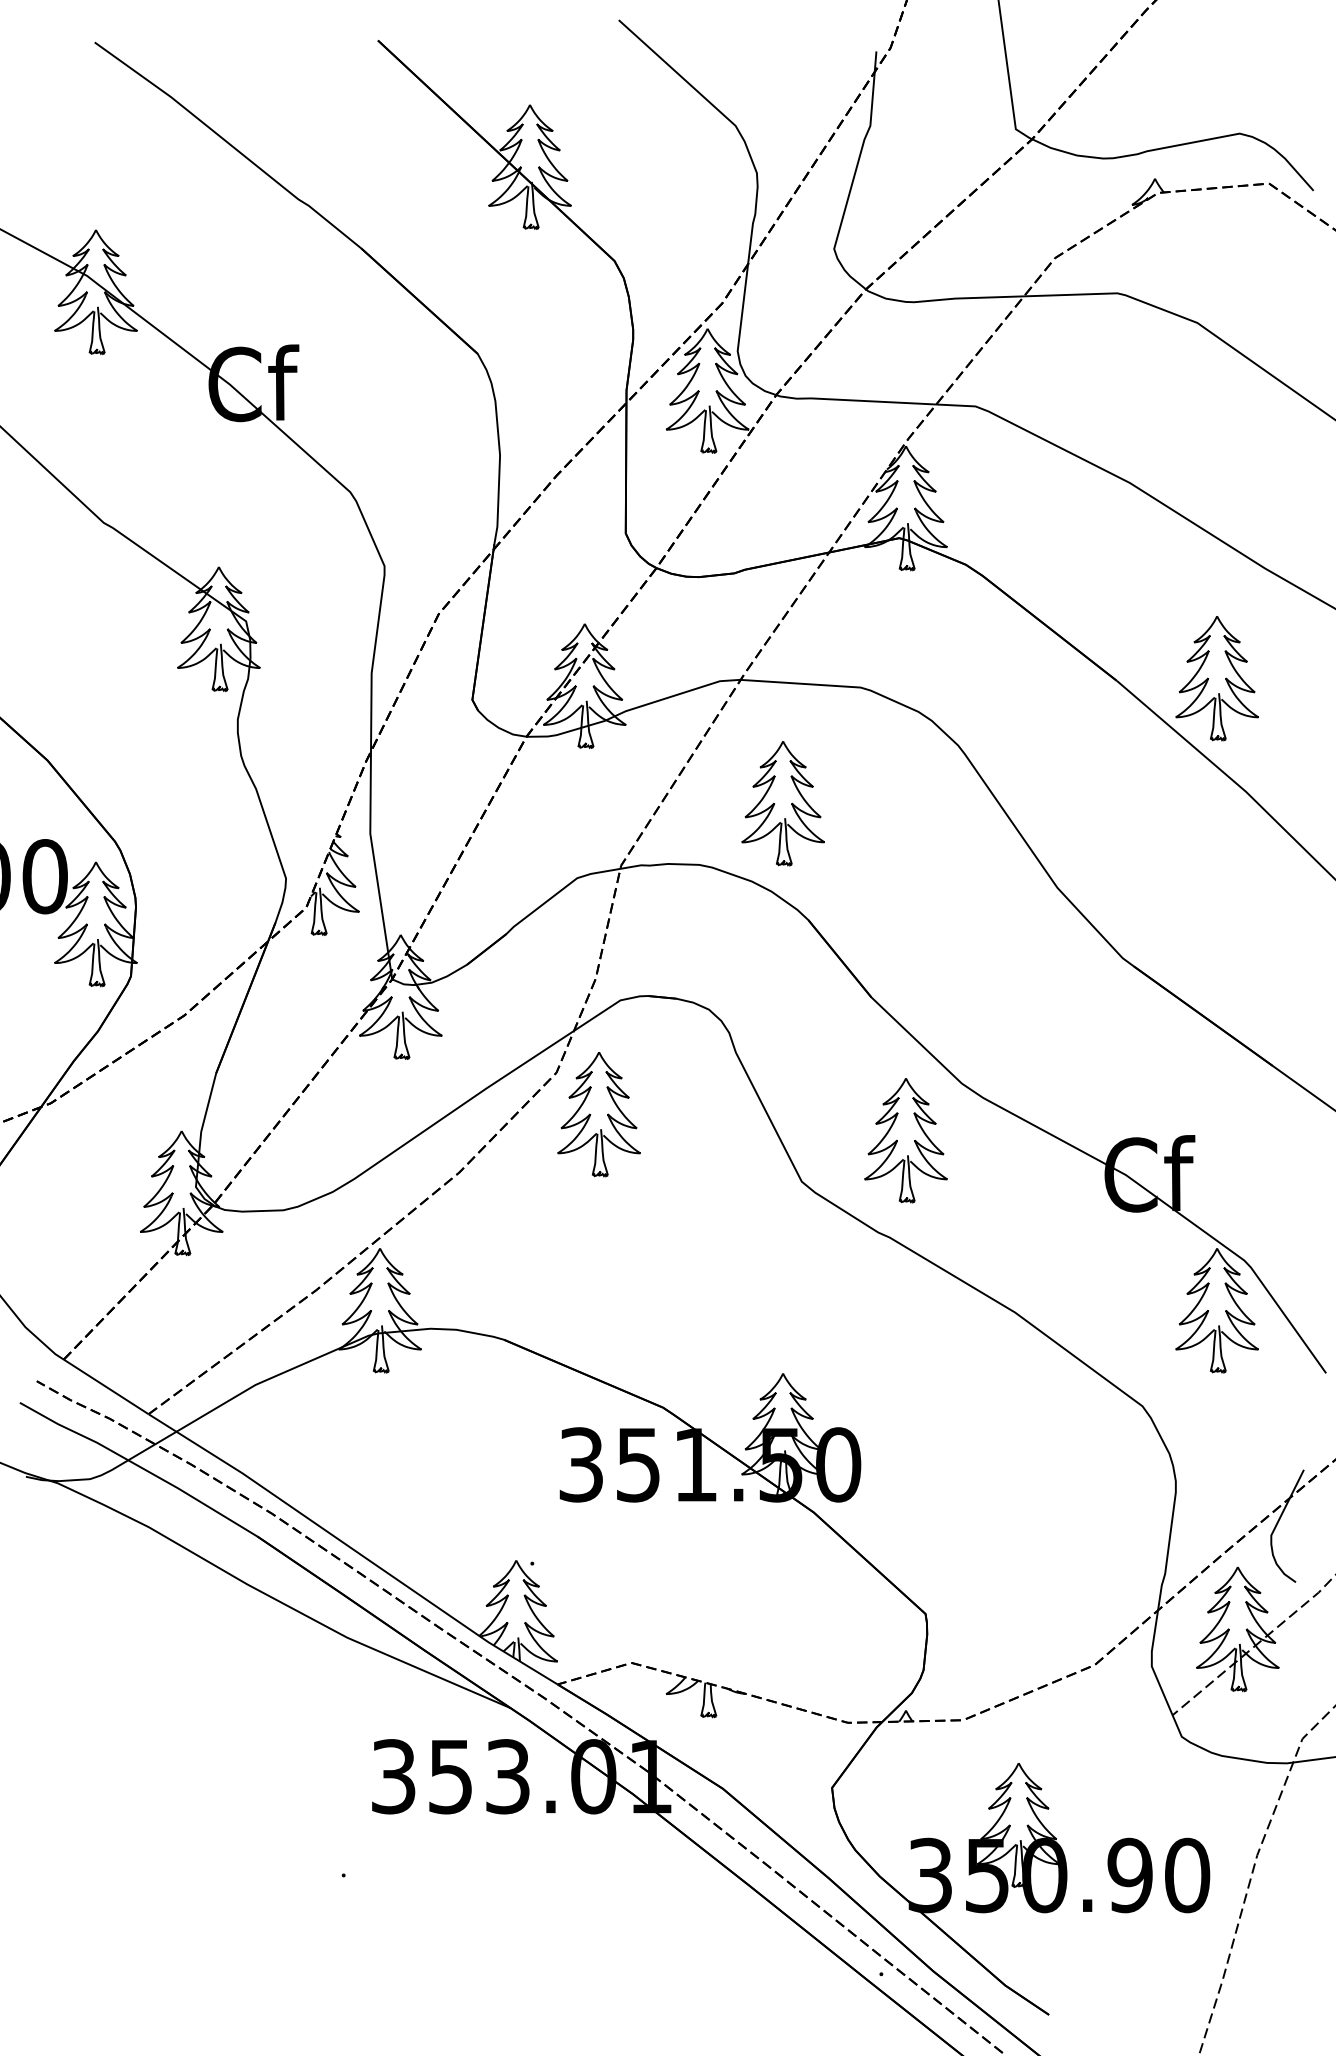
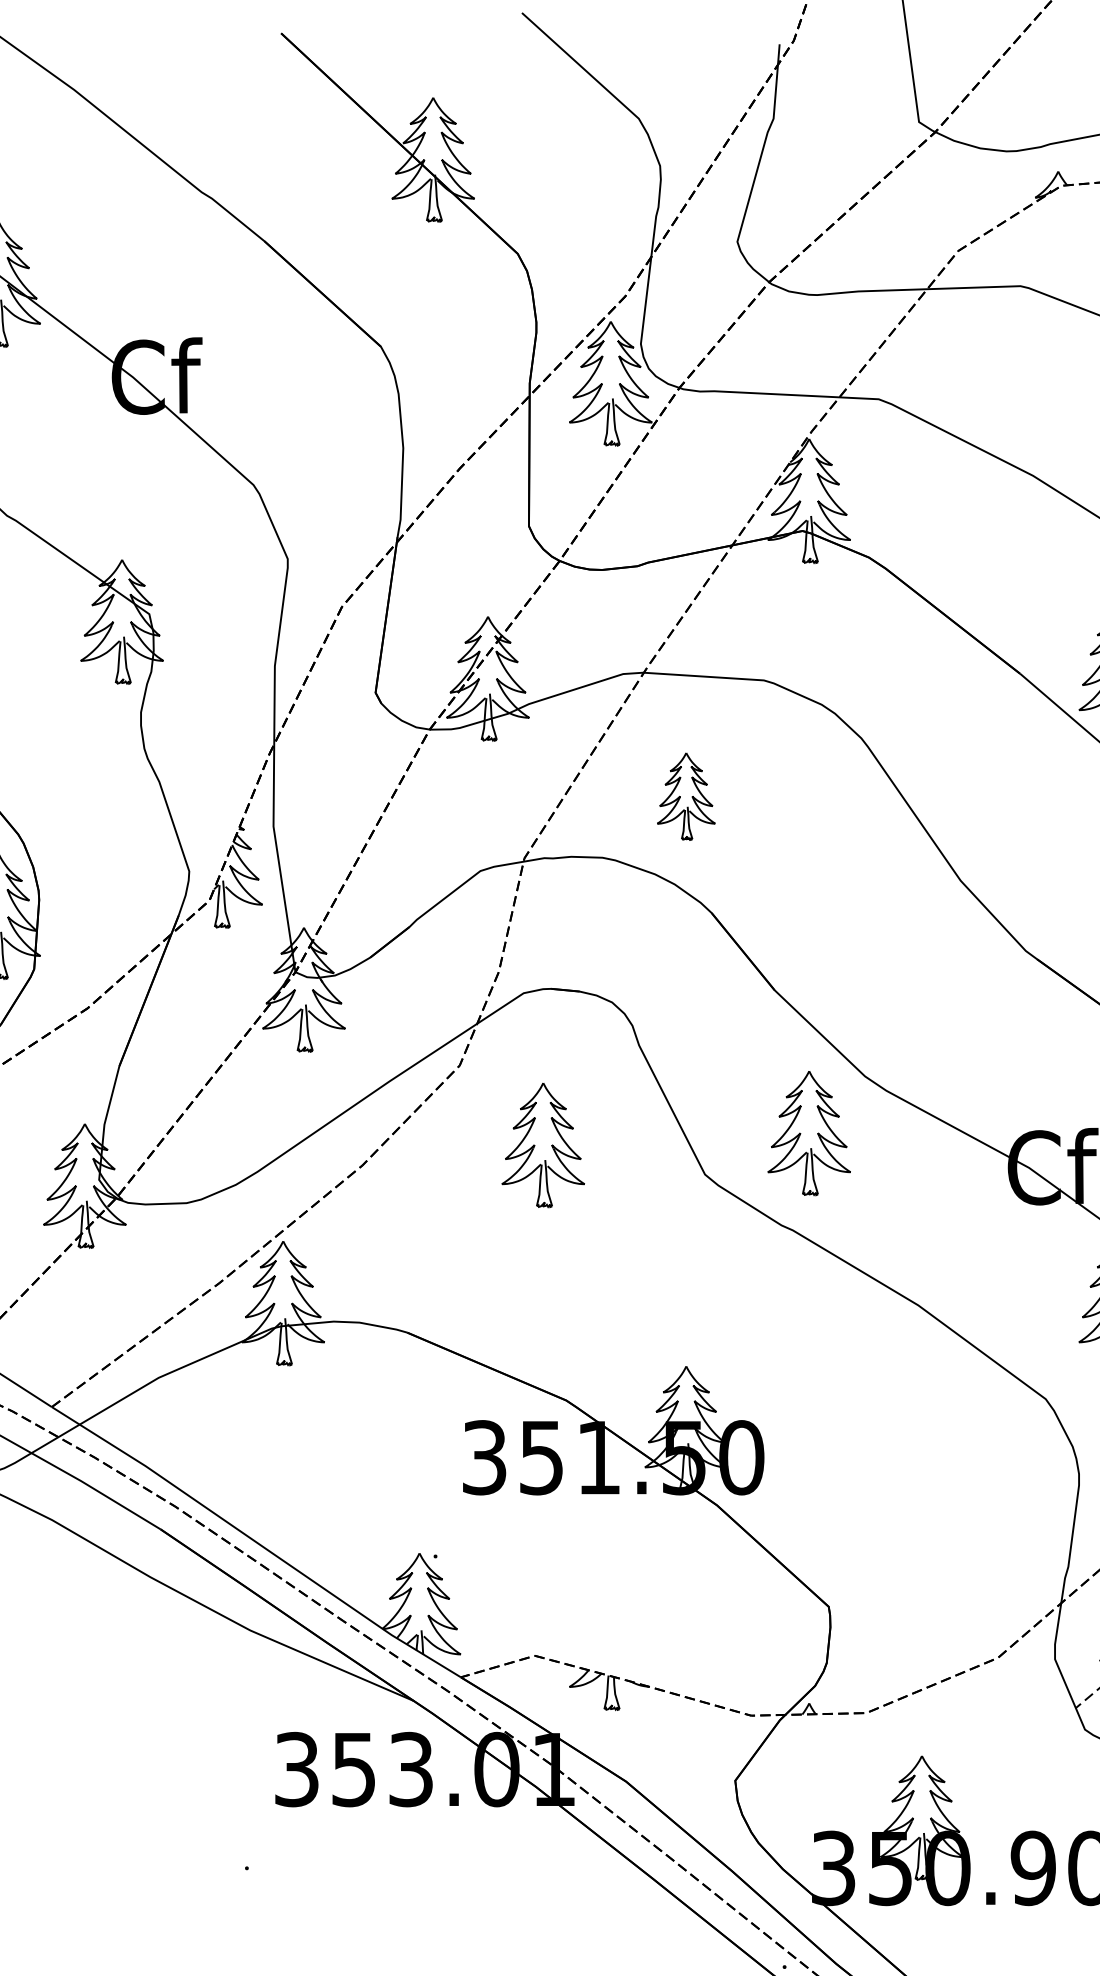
part: (782, 803) -> (685, 796), size x0.7
part: (598, 1114) -> (542, 1145), moved

